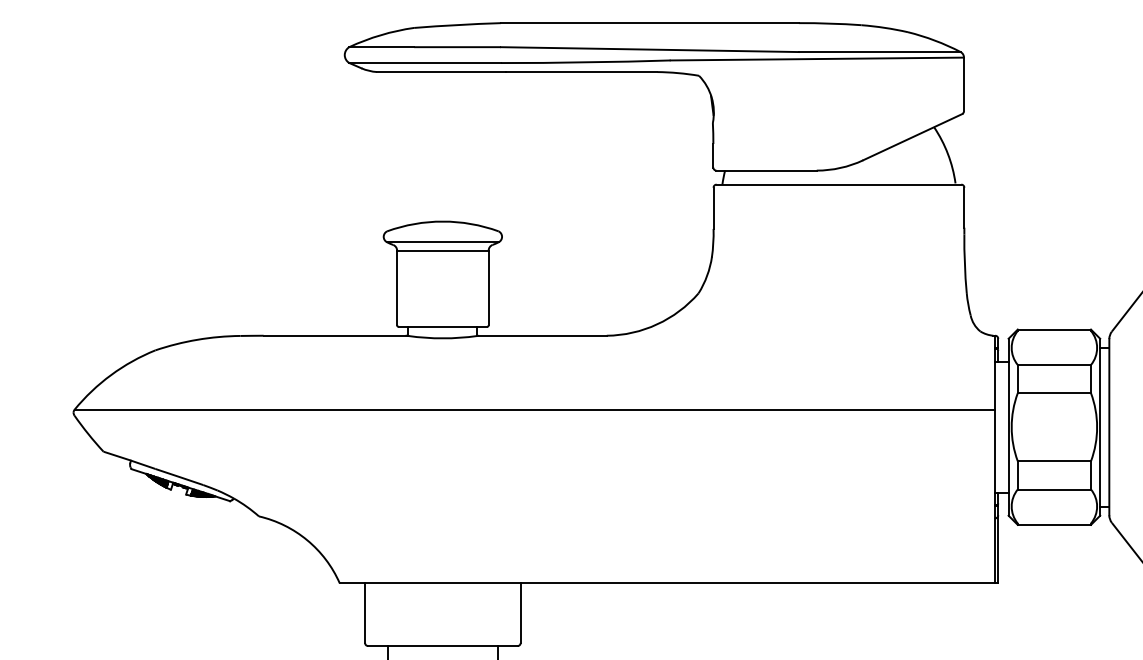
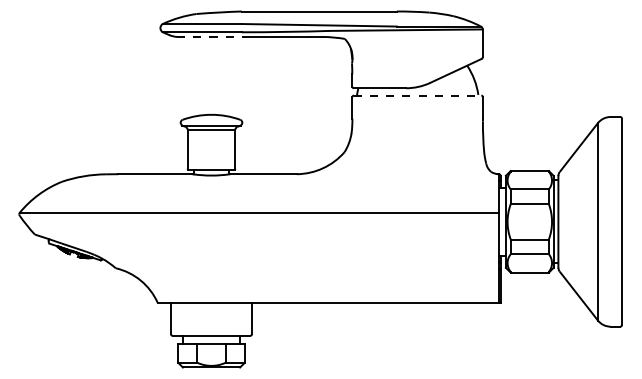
line: (440, 71) -> (210, 36), solid -> dashed
line: (838, 184) -> (417, 95), solid -> dashed

